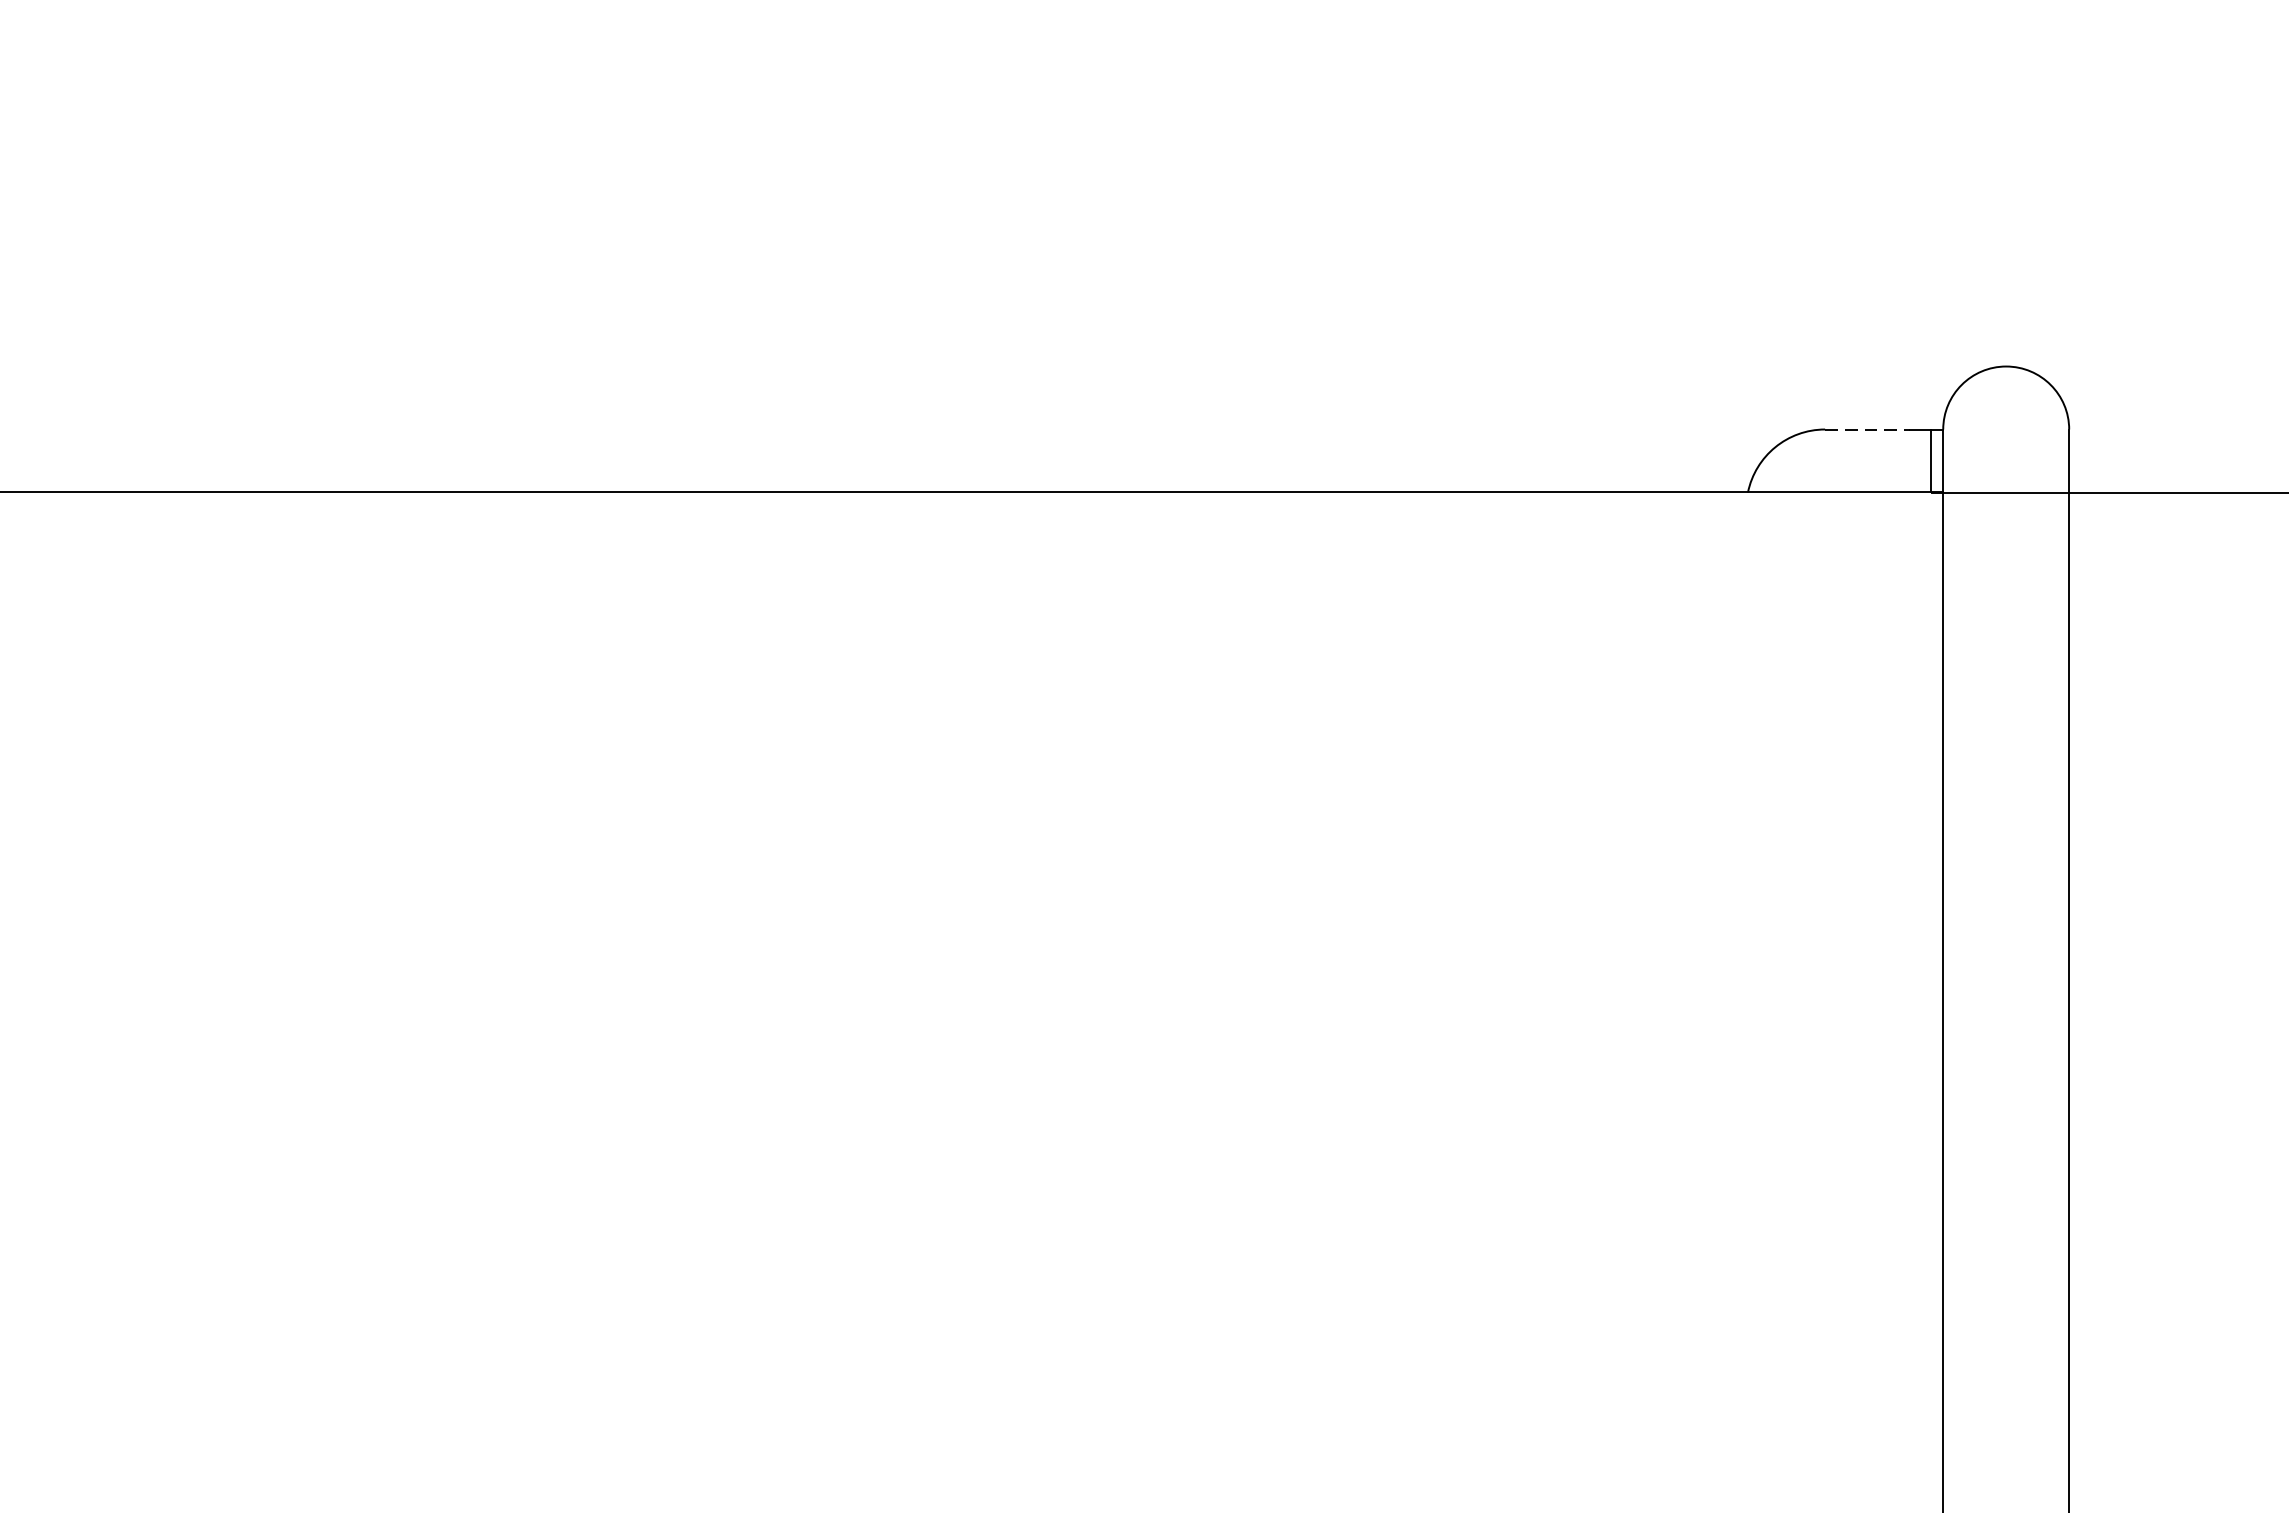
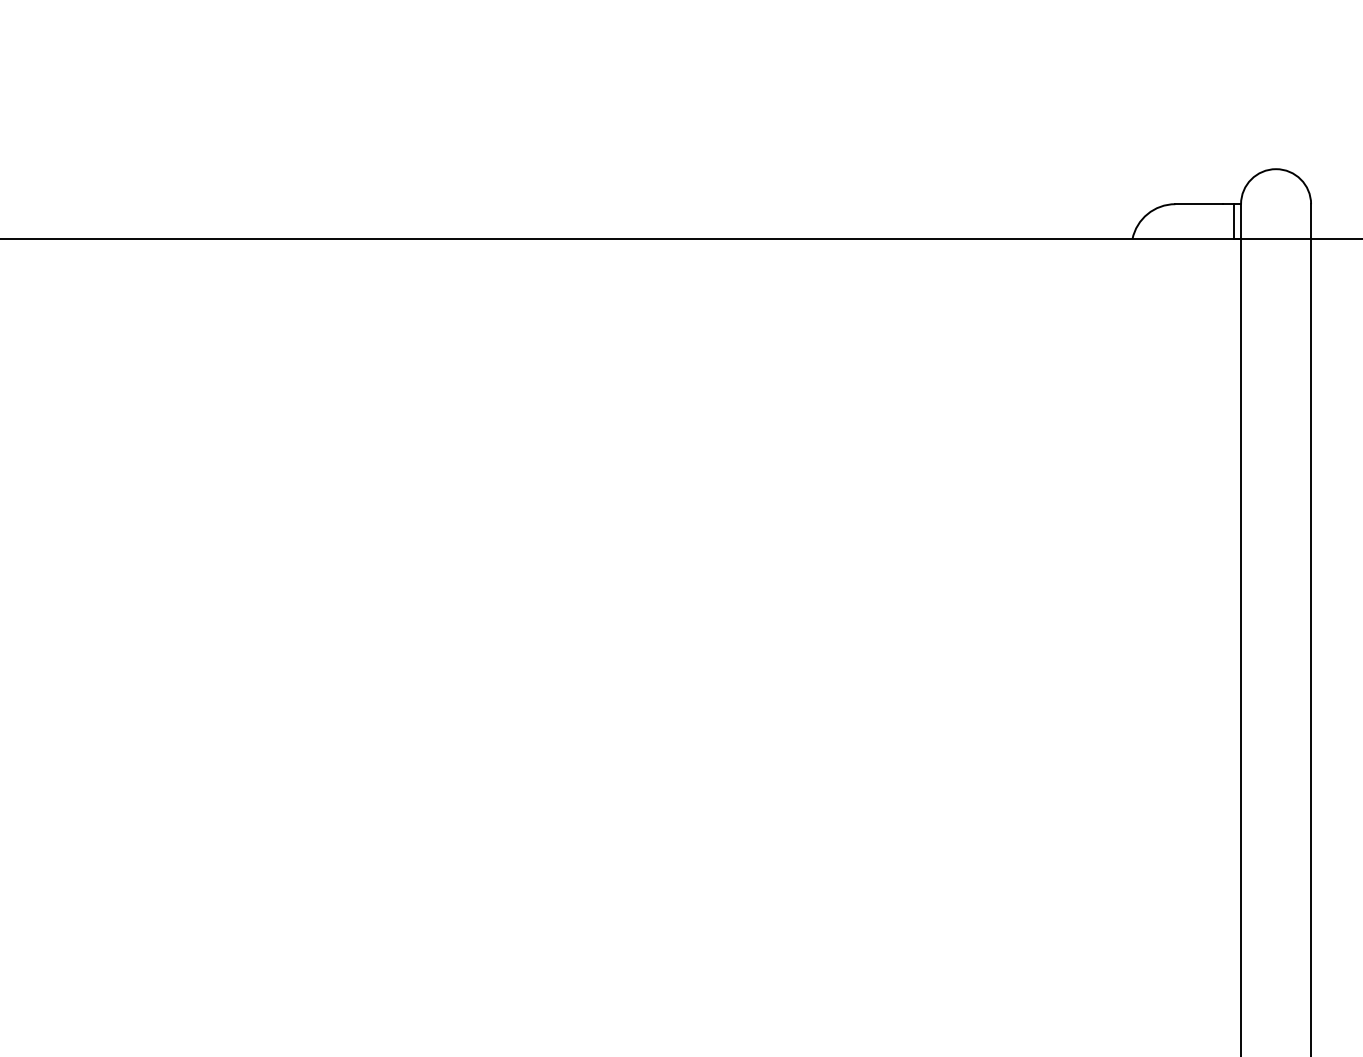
line: (1868, 430) -> (1199, 204), dashed -> solid

